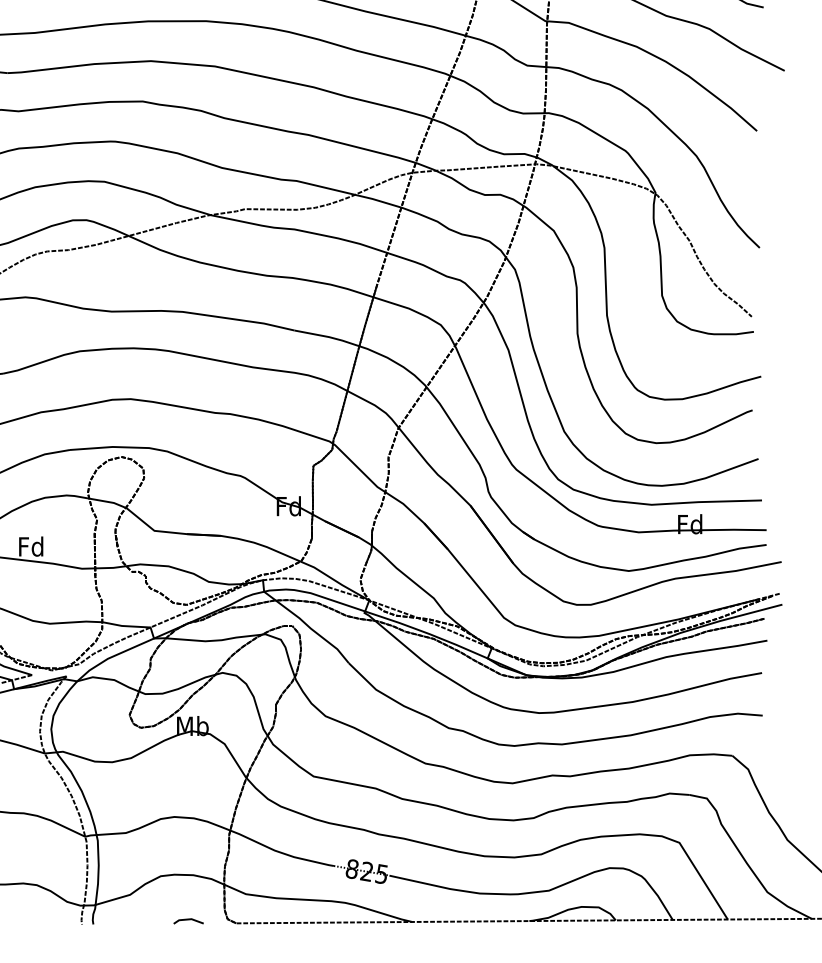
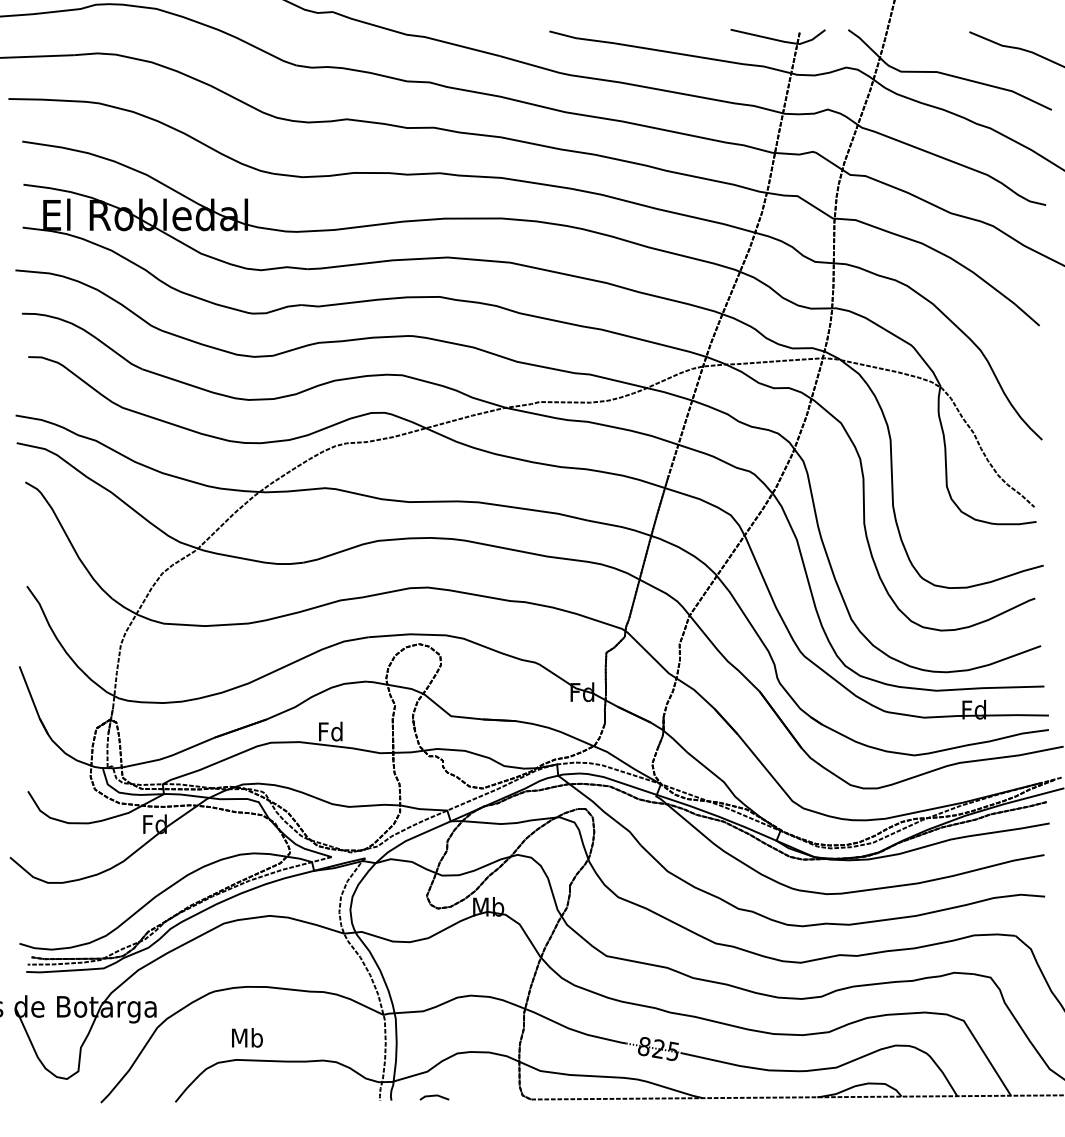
line: (188, 920) -> (434, 1096), moved

